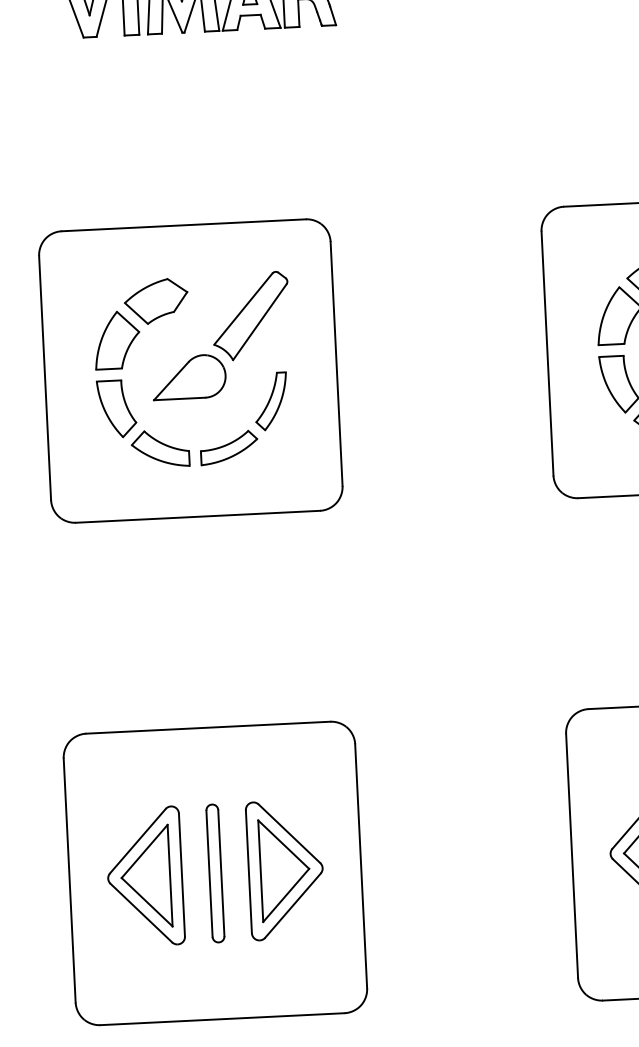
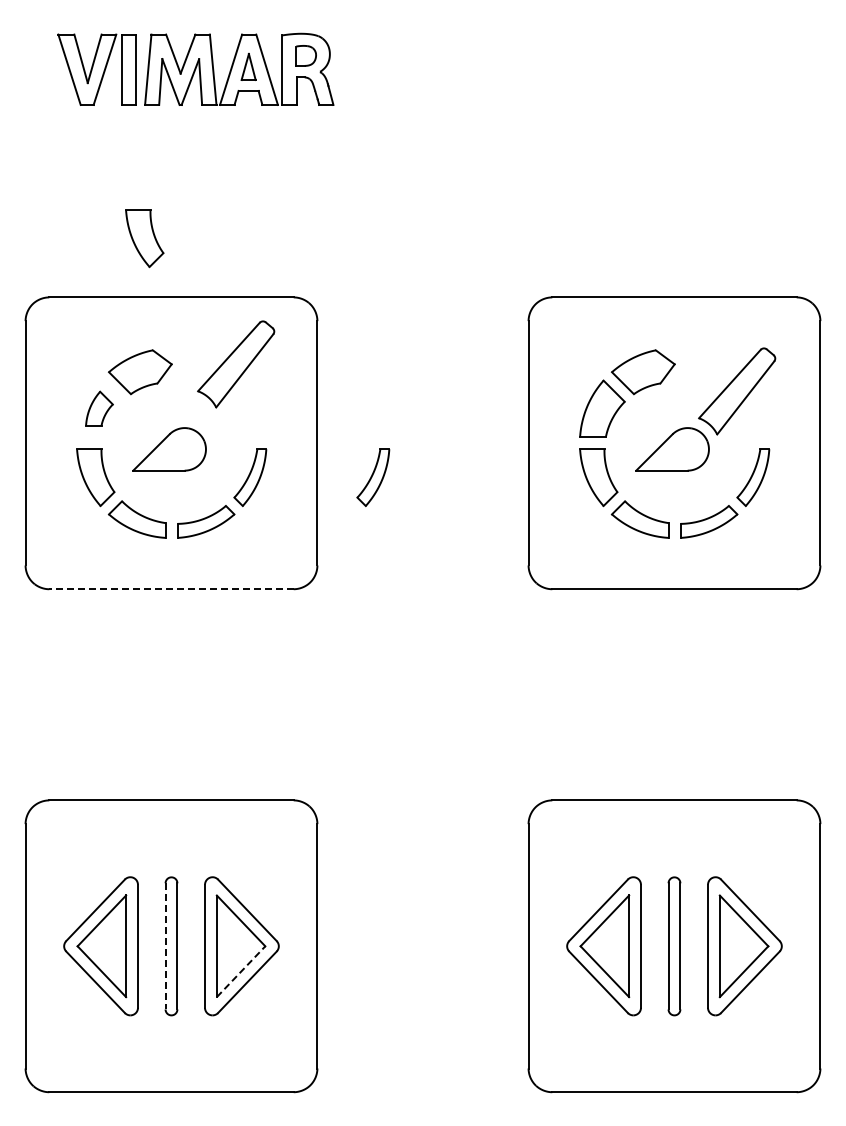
part: (153, 167) -> (144, 238), added
part: (251, 316) -> (236, 364), moved
part: (117, 339) -> (99, 408), size x0.6
part: (394, 395) -> (373, 477), added
line: (198, 517) -> (171, 589), solid -> dashed
line: (209, 873) -> (165, 946), solid -> dashed
line: (286, 895) -> (241, 971), solid -> dashed

